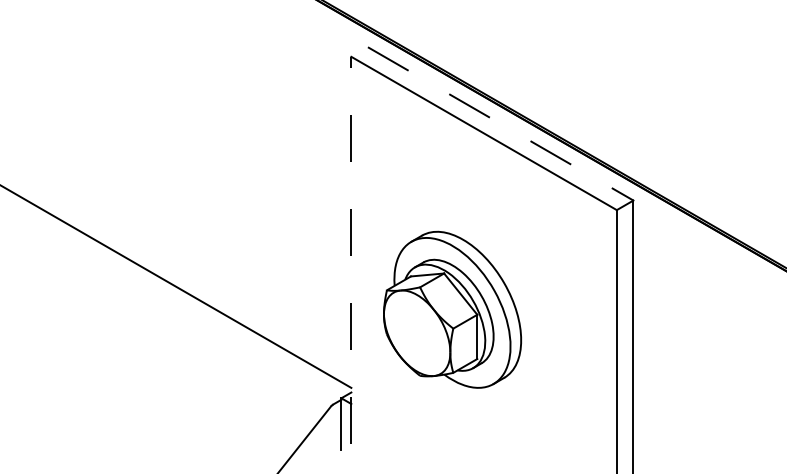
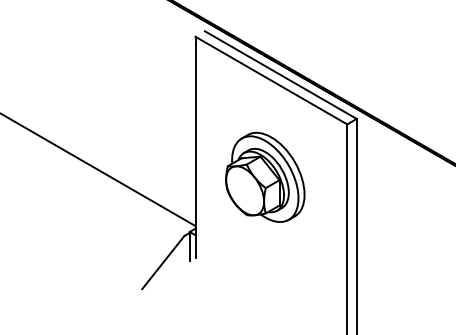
line: (500, 124) -> (280, 75), dashed -> solid
line: (351, 250) -> (195, 147), dashed -> solid
part: (452, 308) -> (265, 176), moved

